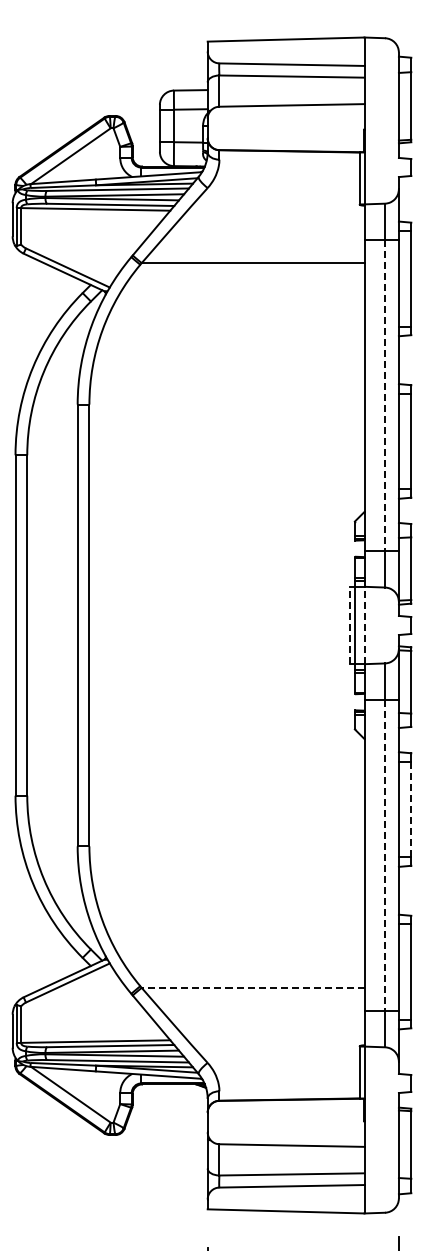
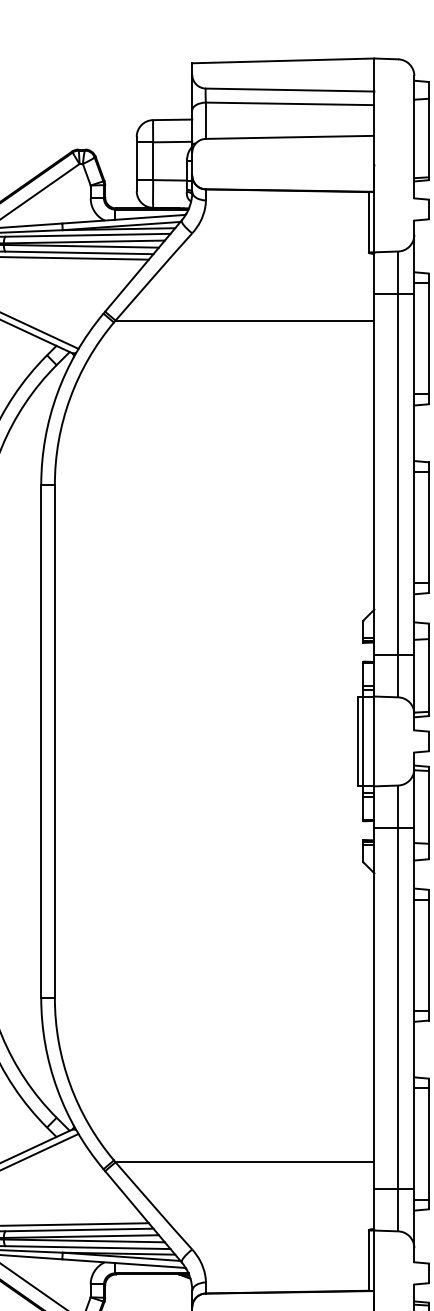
line: (385, 396) -> (398, 475), dashed -> solid
line: (350, 625) -> (358, 741), dashed -> solid
line: (364, 625) -> (374, 741), dashed -> solid
line: (411, 809) -> (428, 955), dashed -> solid
line: (385, 855) -> (398, 1008), dashed -> solid
line: (252, 987) -> (244, 1161), dashed -> solid

